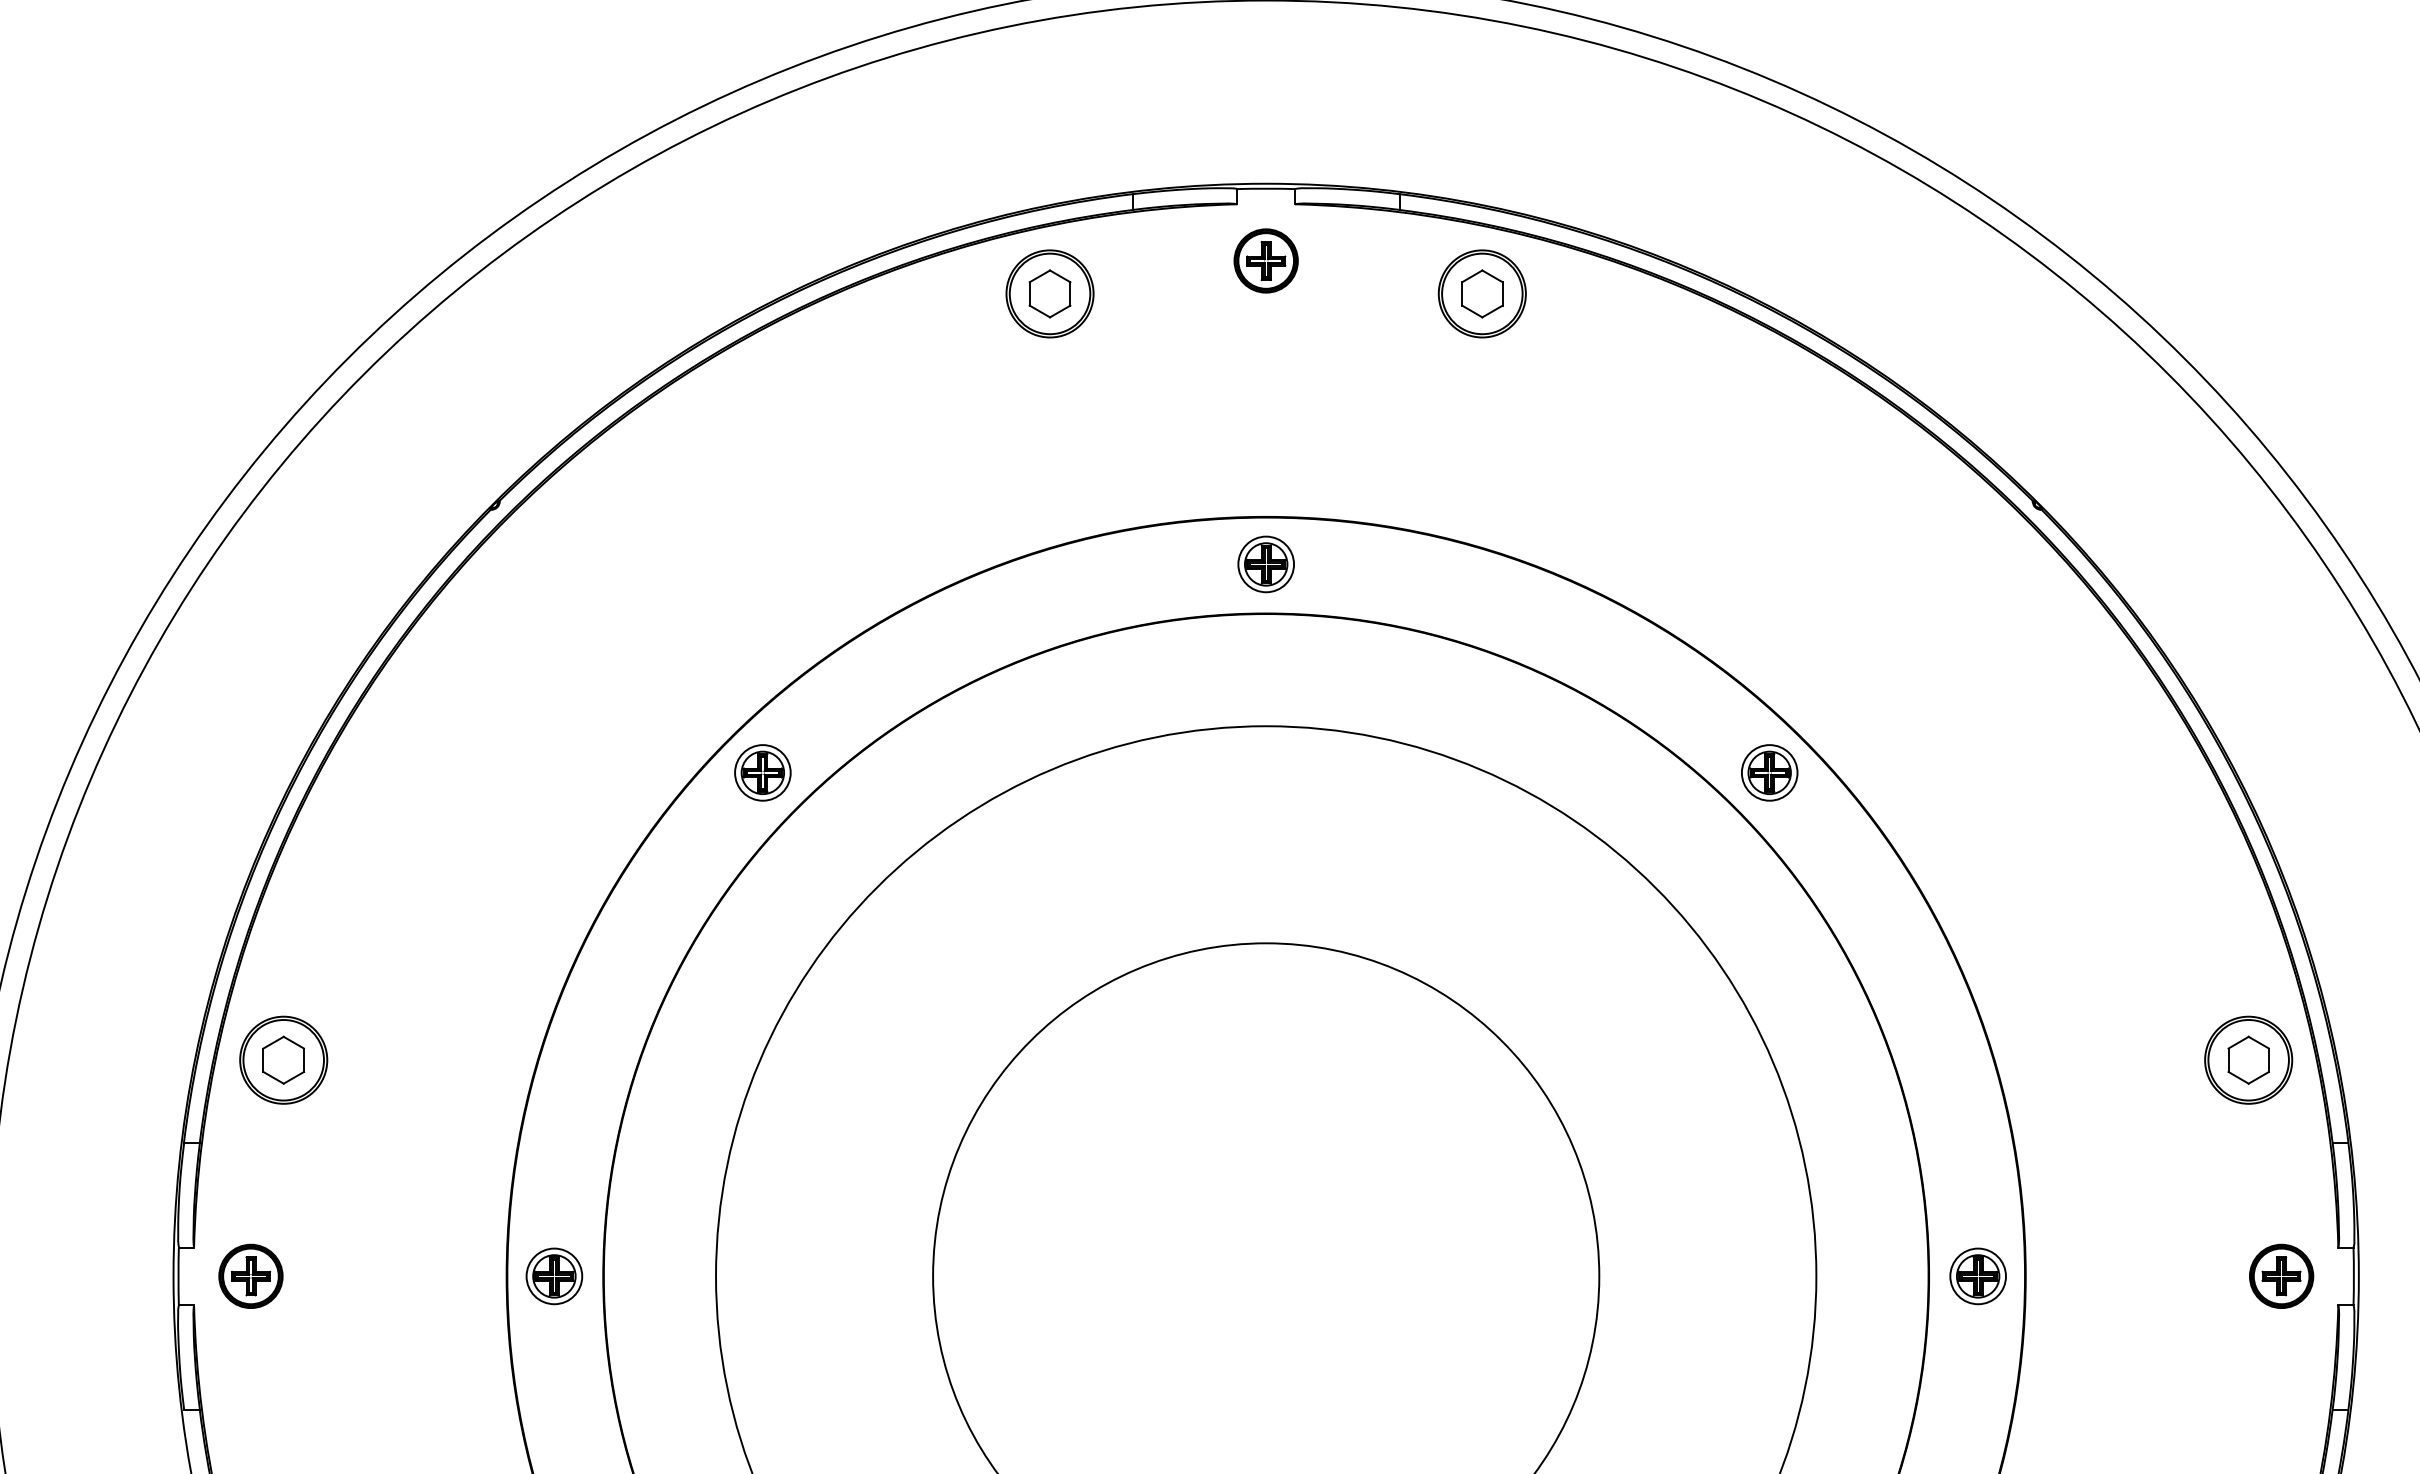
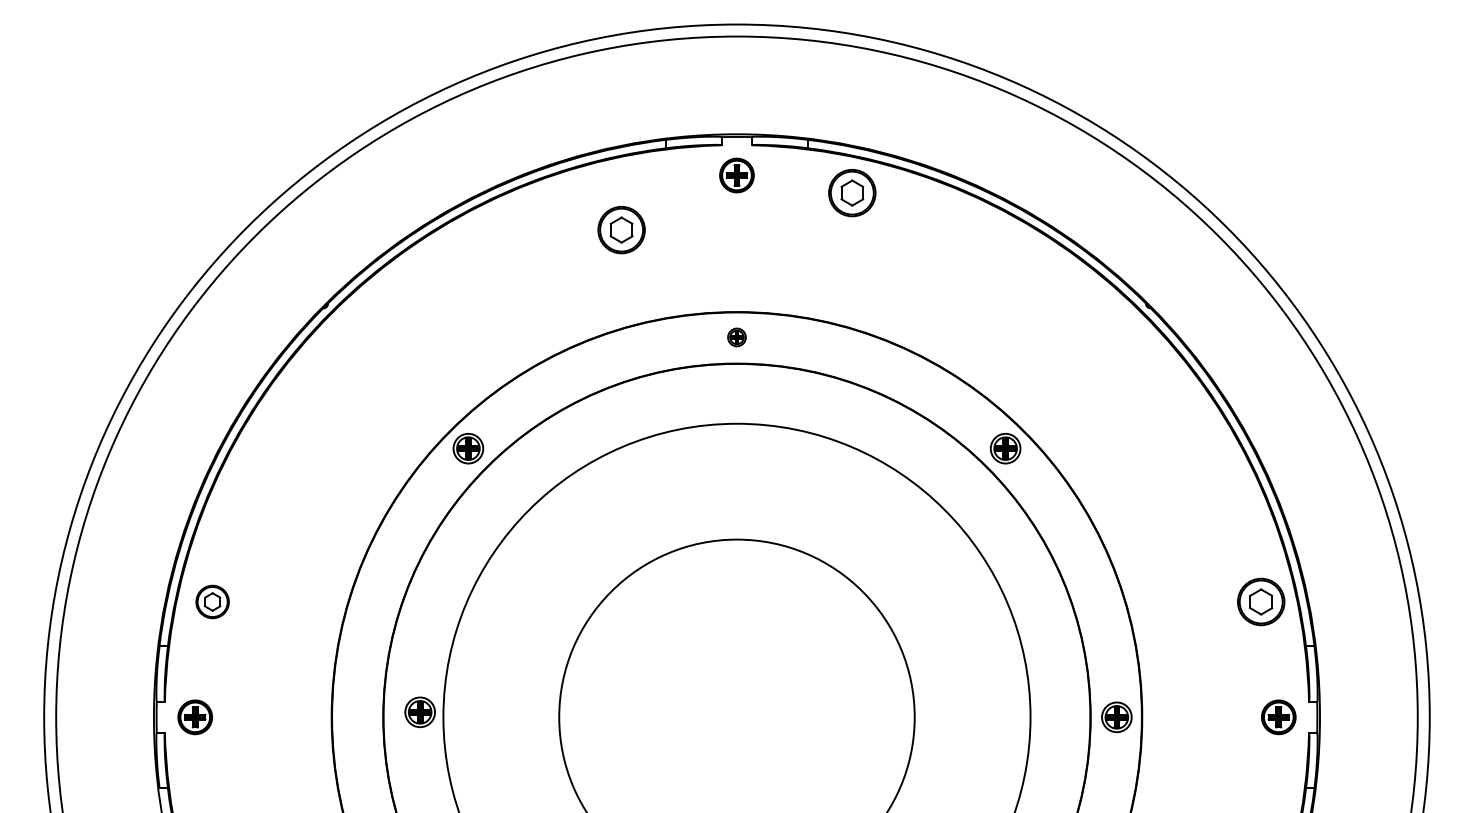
part: (1049, 294) -> (621, 230), moved
part: (1265, 564) -> (736, 337), size x0.6
part: (283, 1059) -> (212, 601), size x0.7
part: (553, 1276) -> (419, 712), moved

